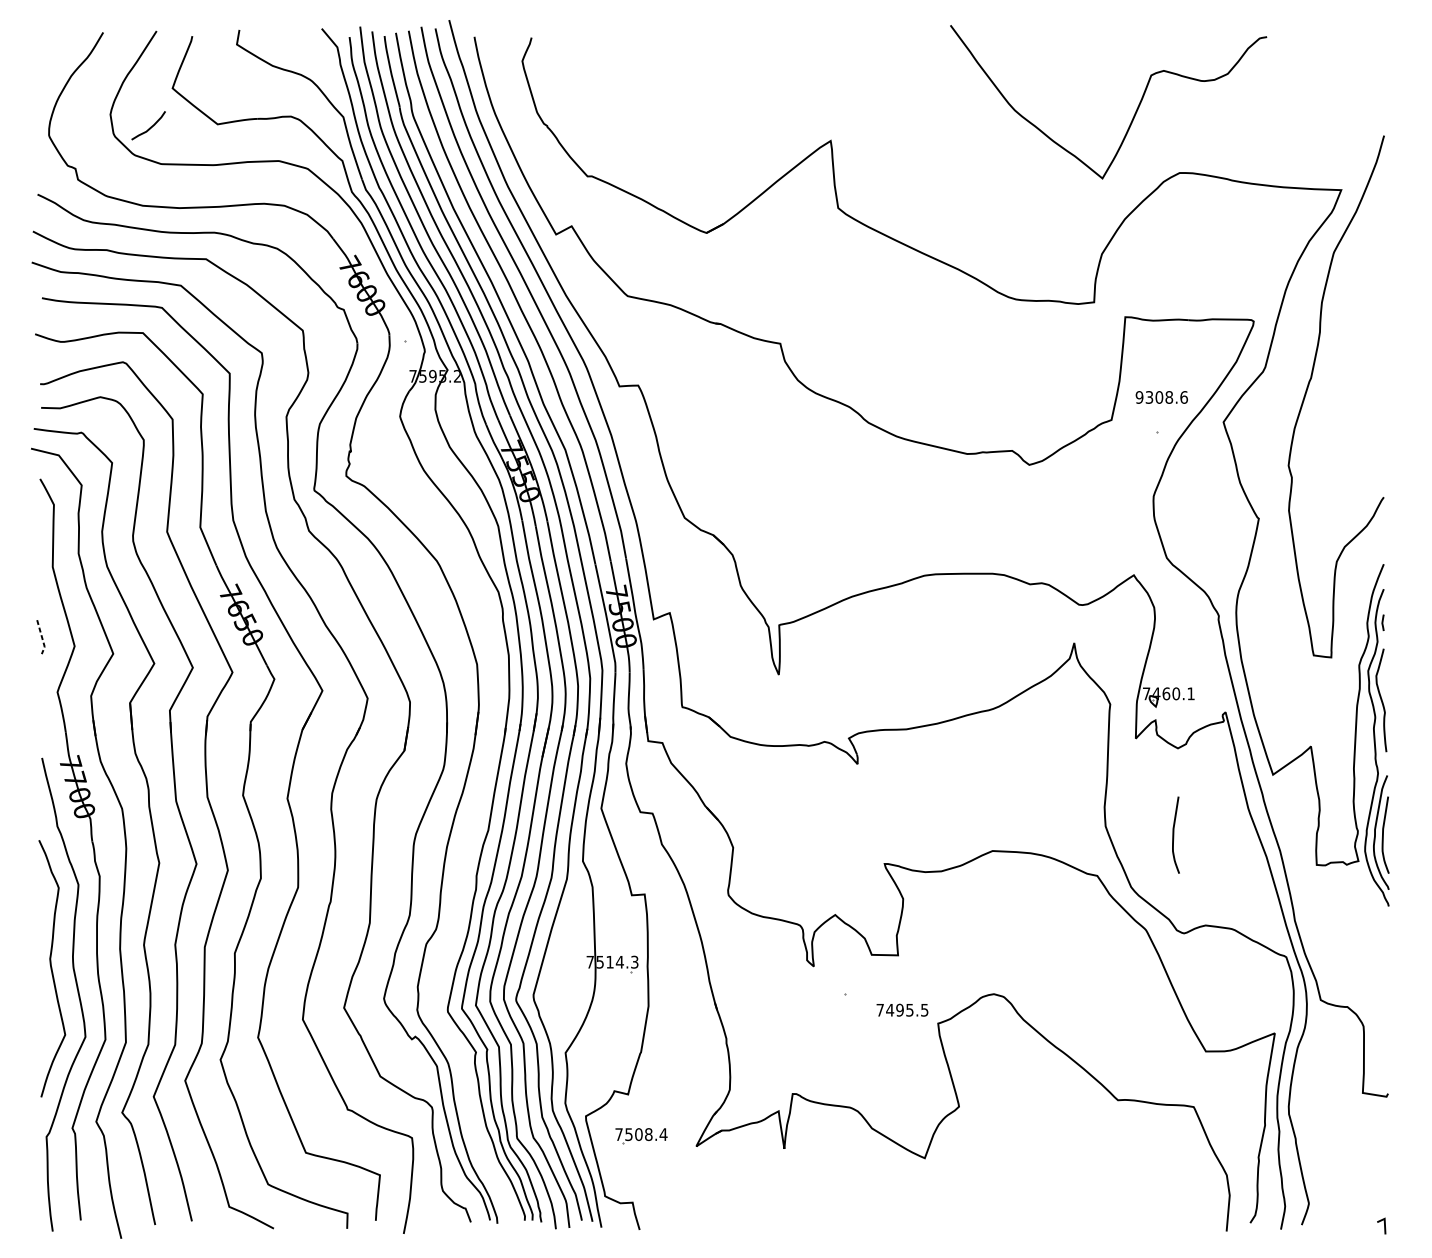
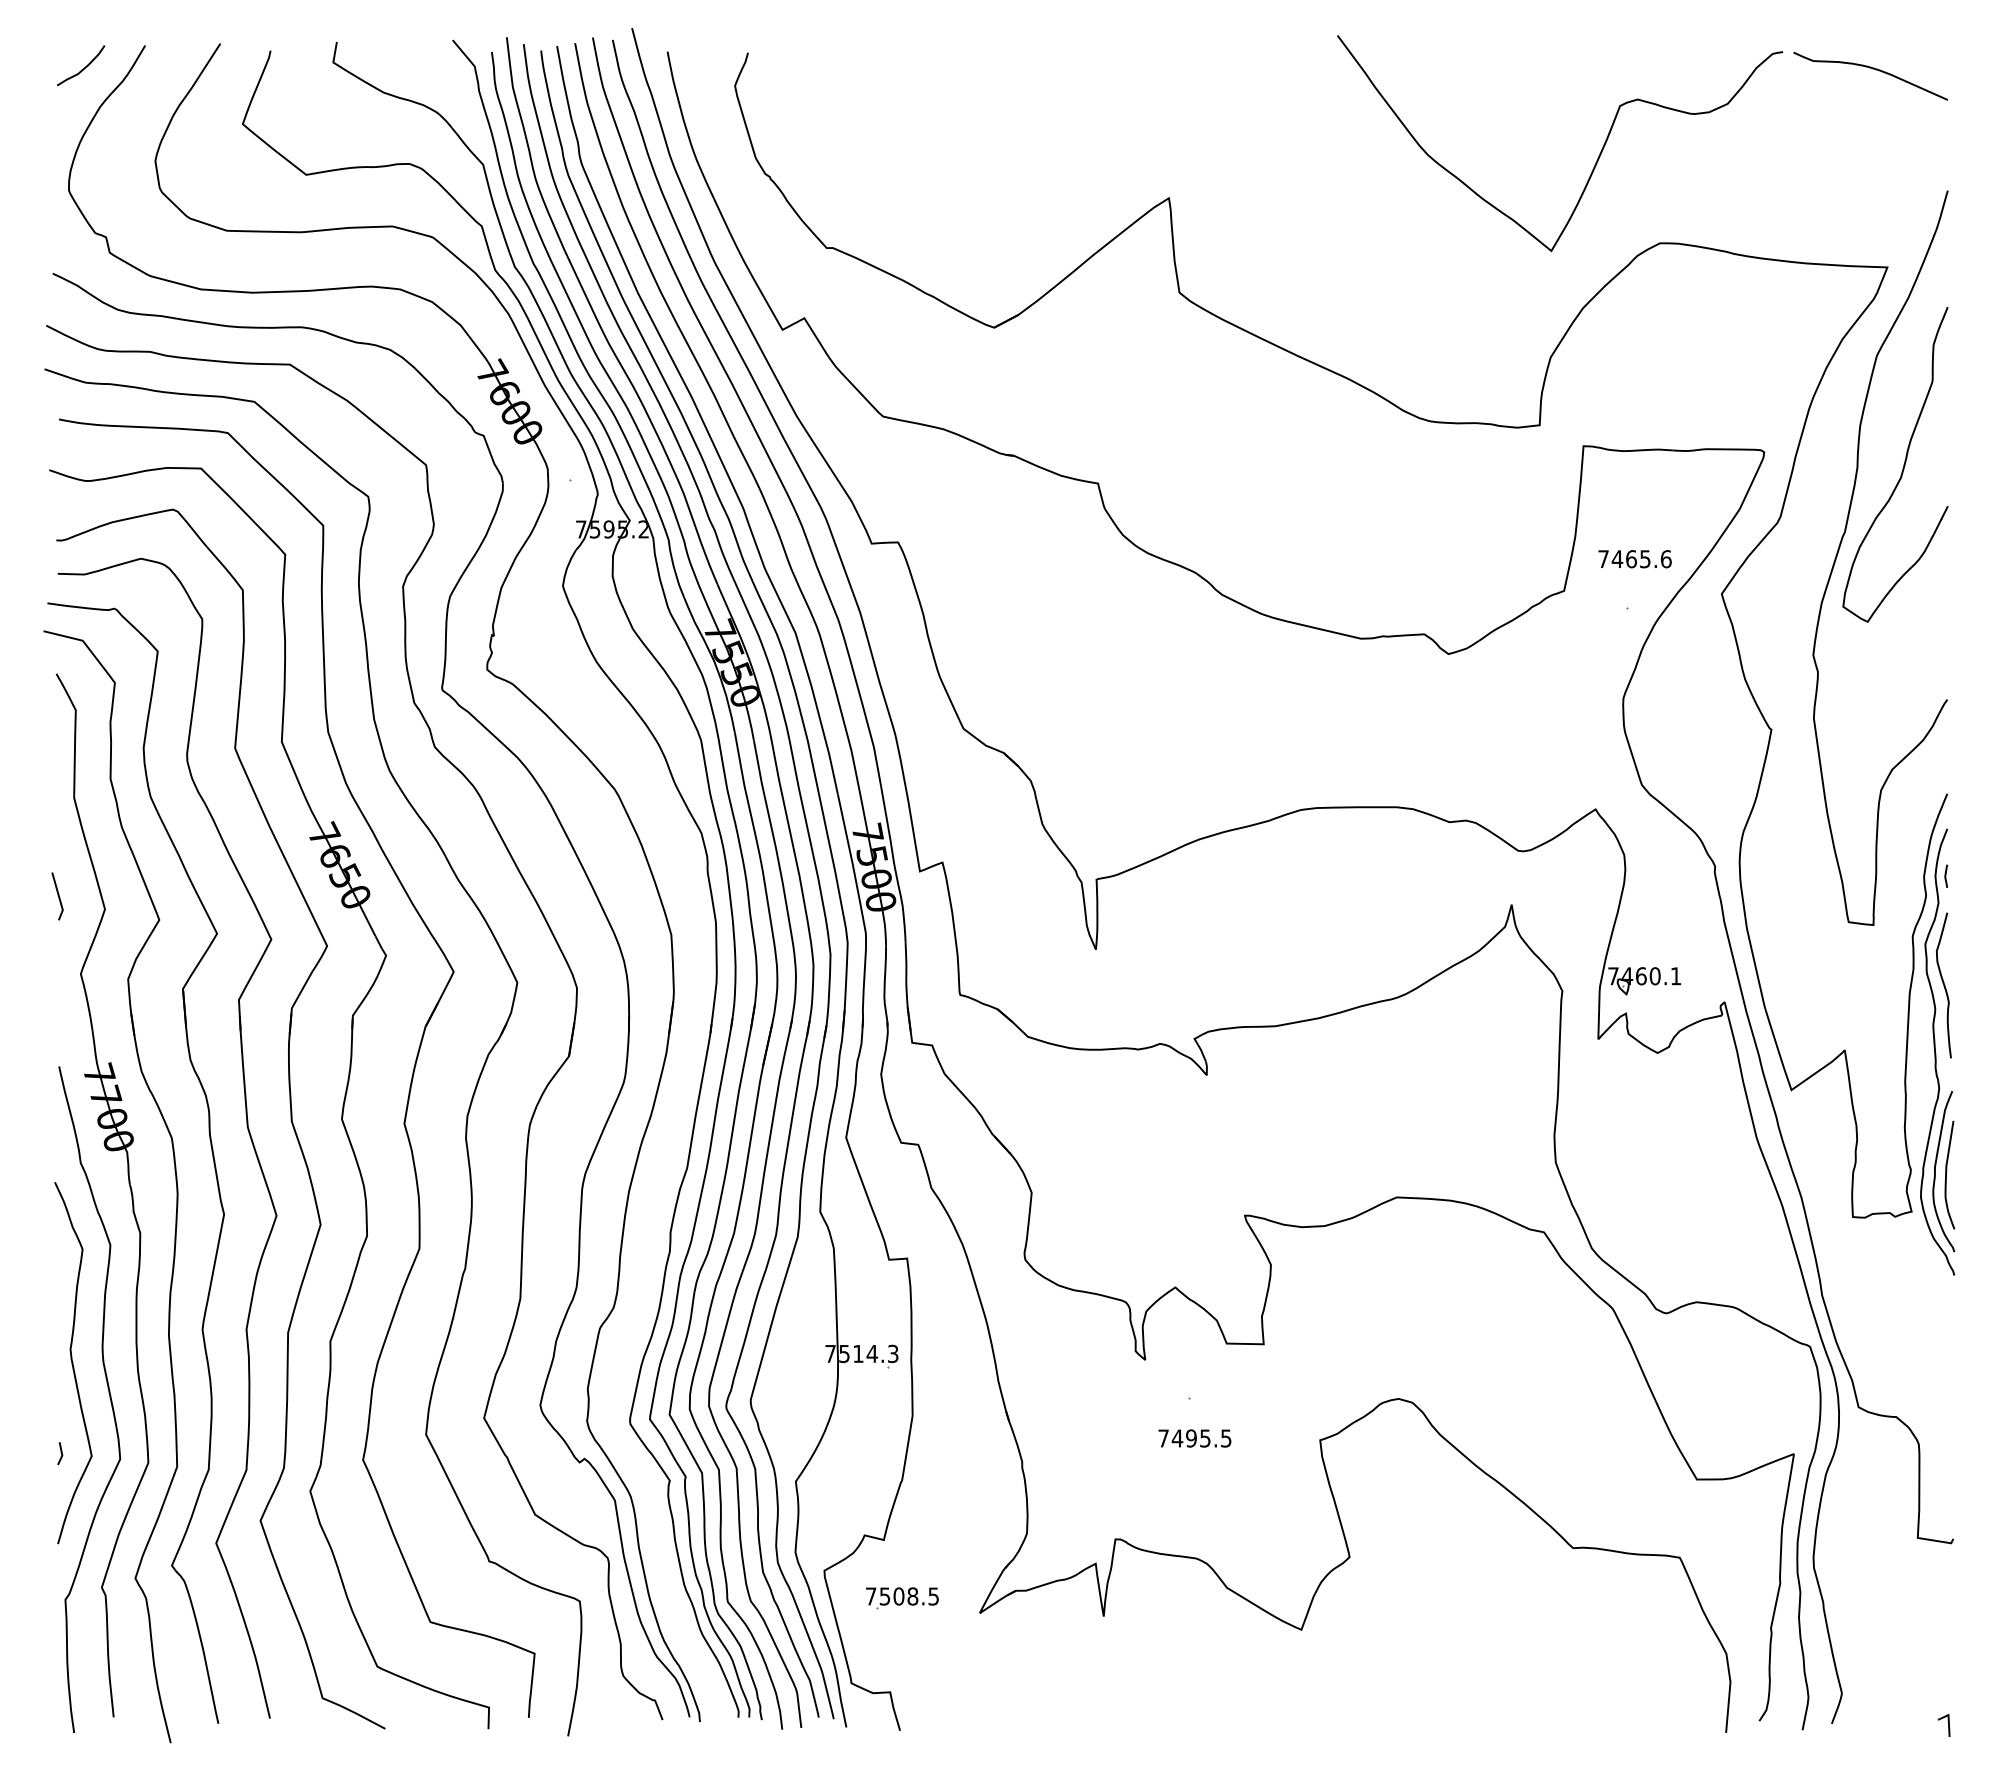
curve: (1330, 49) -> (1872, 69), added
curve: (149, 127) -> (82, 68), moved
part: (1352, 330) -> (1903, 464), added
text: (1154, 397) -> (1624, 559), 9308.6 -> 7465.6
line: (42, 637) -> (59, 897), dashed -> solid
curve: (1173, 834) -> (1651, 1174), removed
text: (902, 1010) -> (1194, 1438), moved
line: (43, 1032) -> (60, 1452), added
text: (663, 1134) -> (933, 1596), 7508.4 -> 7508.5

